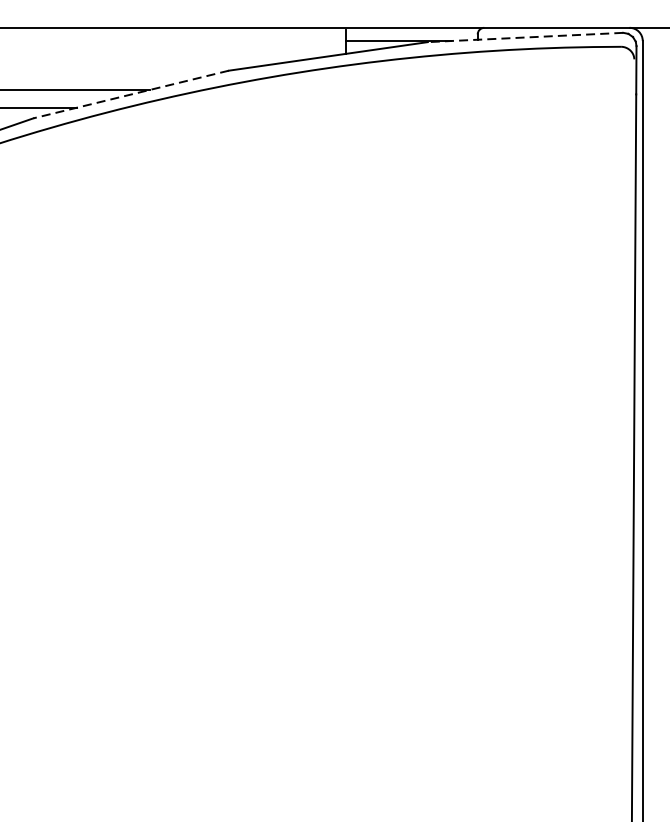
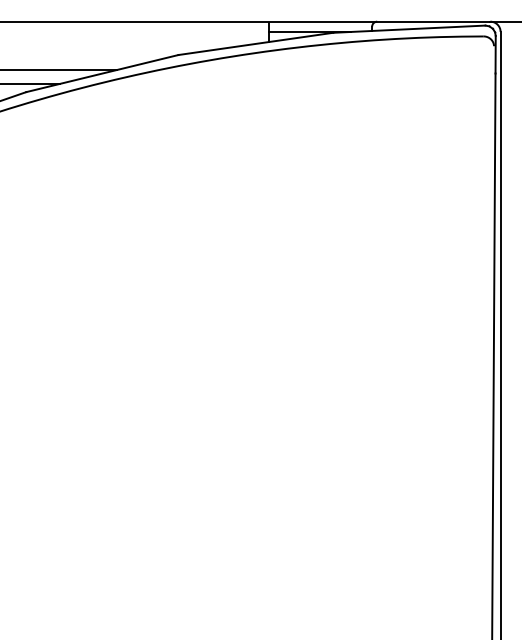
line: (524, 37) -> (408, 29), dashed -> solid
line: (130, 94) -> (101, 73), dashed -> solid

